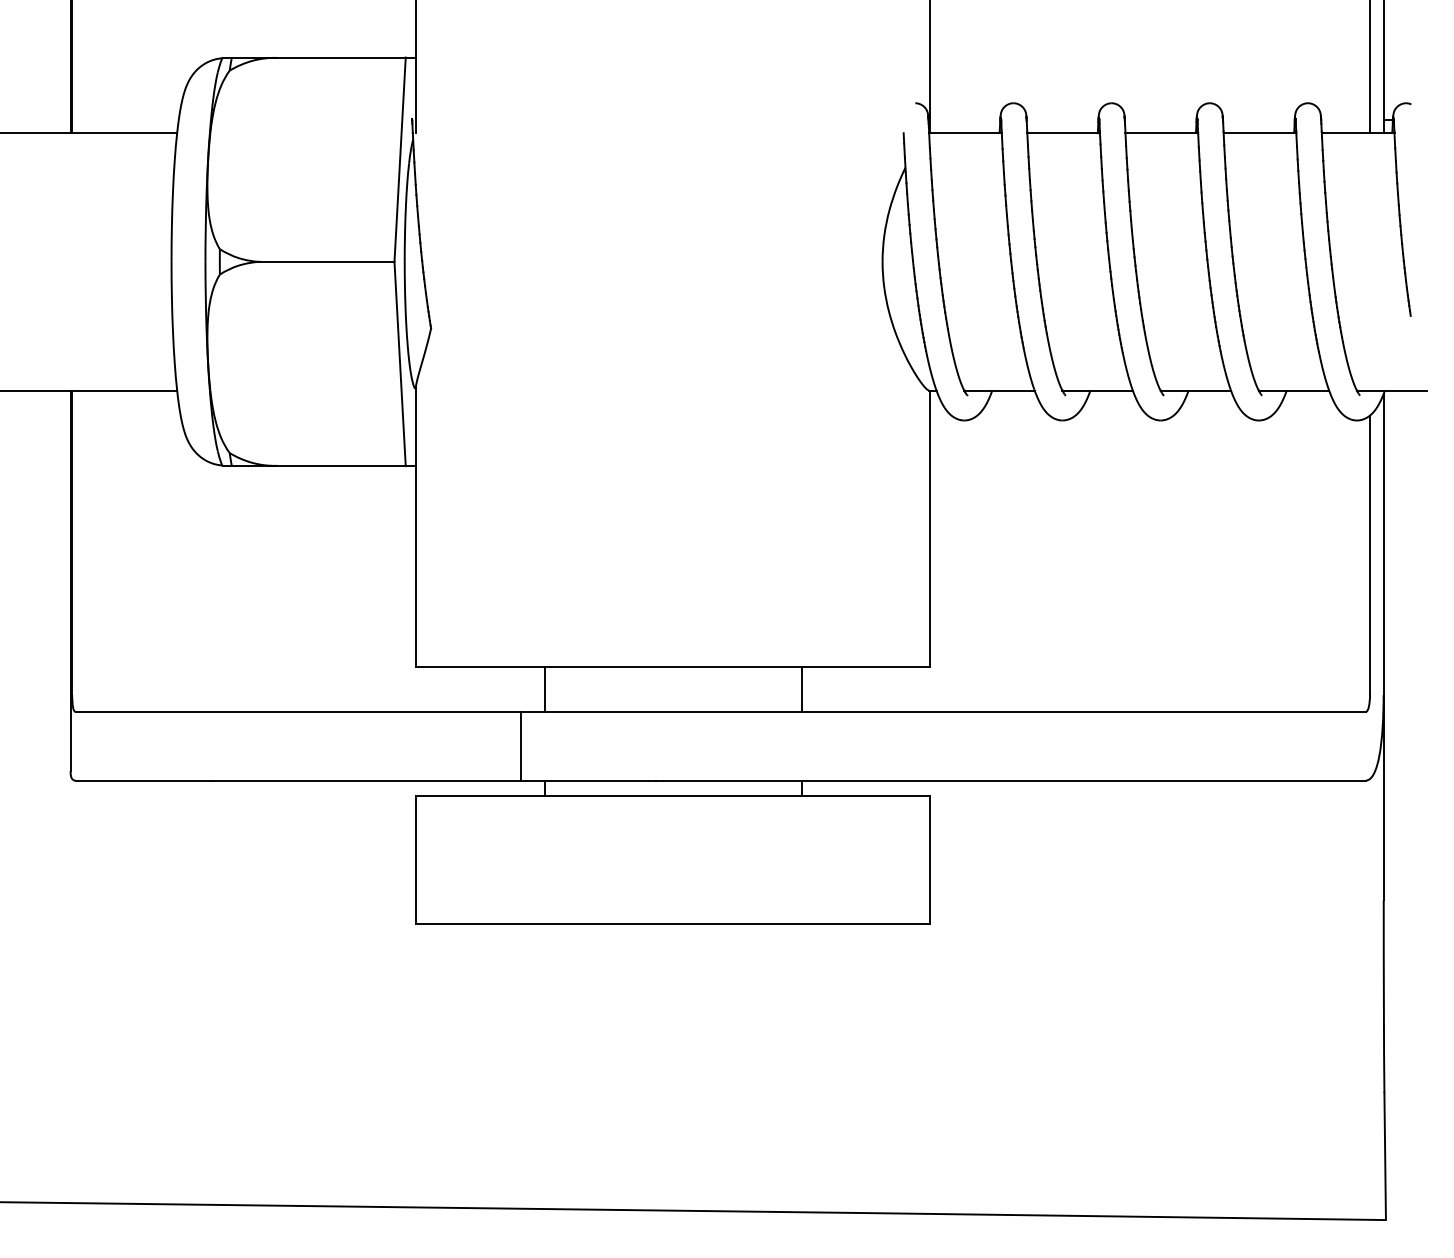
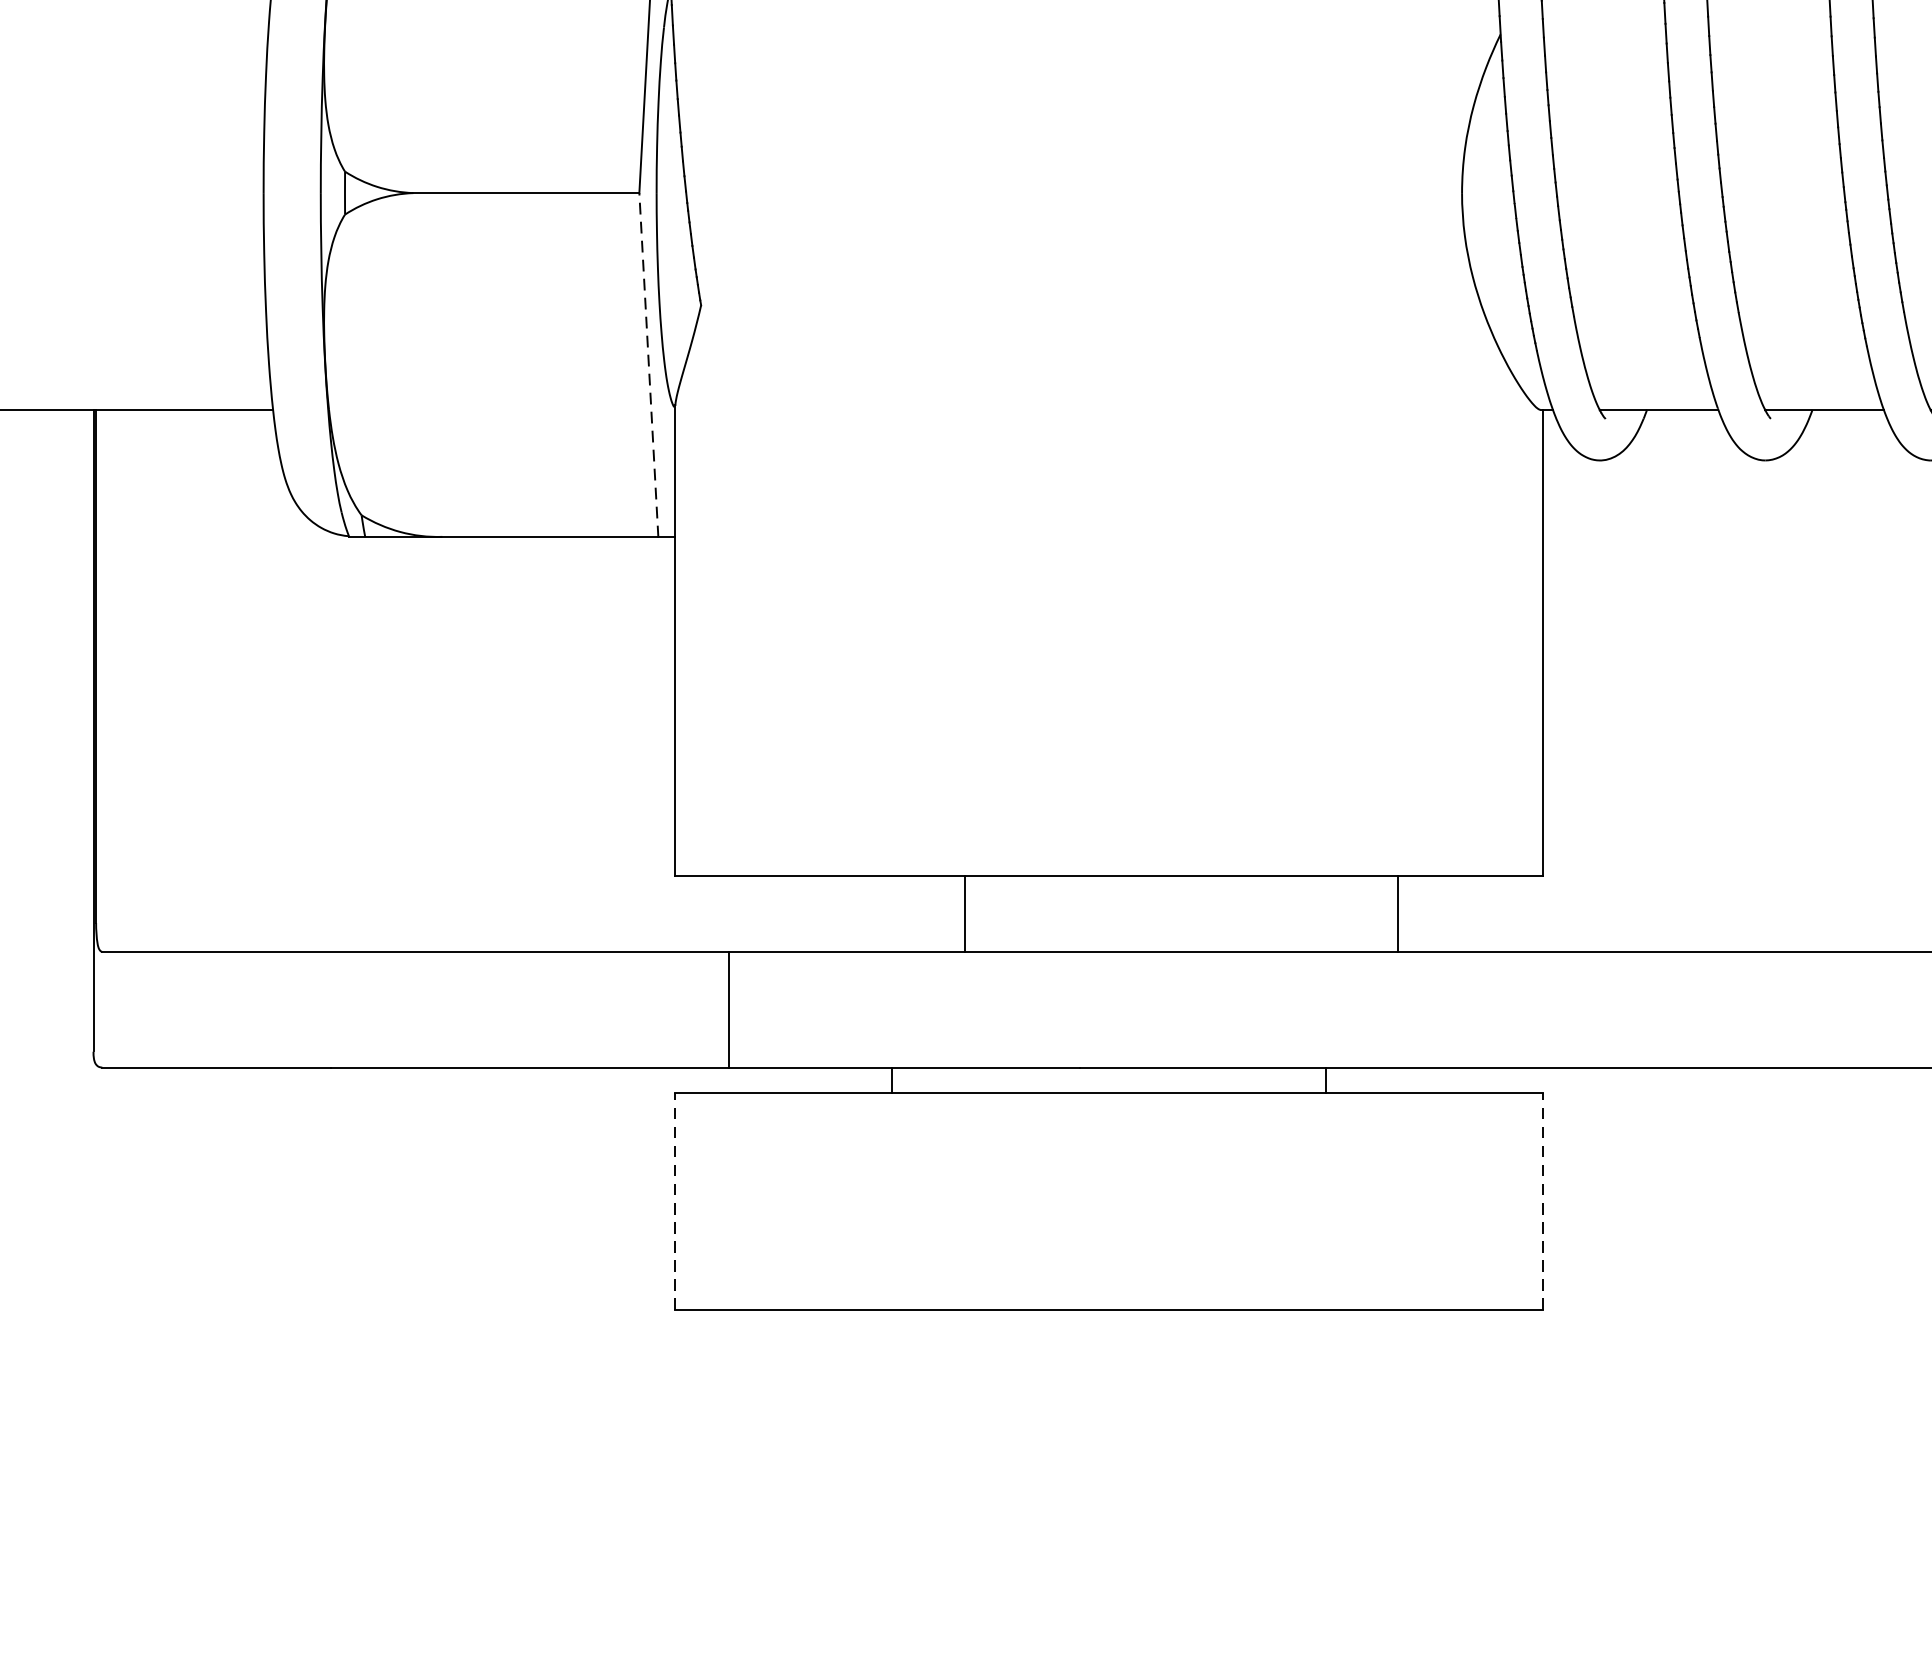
line: (400, 363) -> (649, 364), solid -> dashed
line: (544, 689) -> (964, 913), moved
line: (801, 689) -> (1397, 913), moved
line: (520, 746) -> (728, 1009), moved
line: (415, 859) -> (674, 1200), solid -> dashed
line: (930, 859) -> (1542, 1200), solid -> dashed

